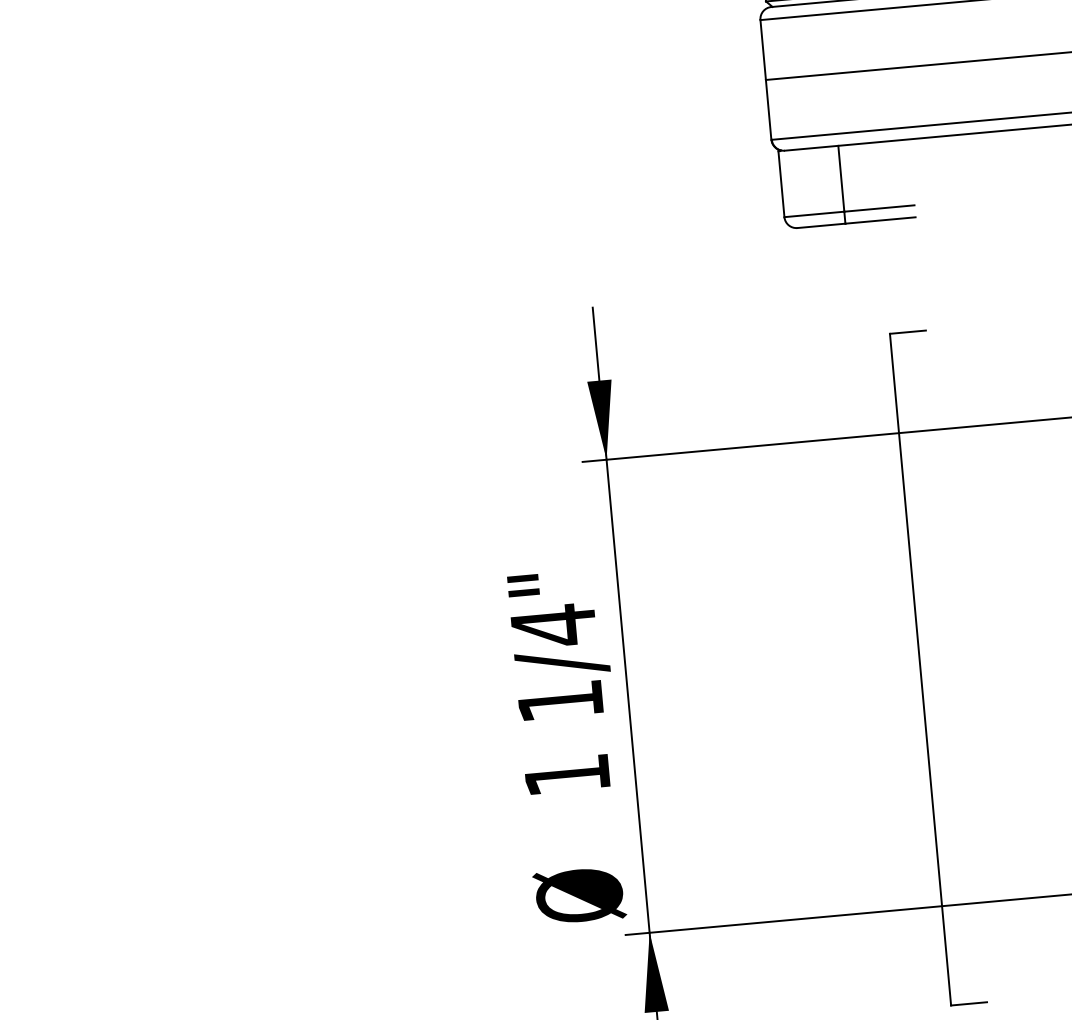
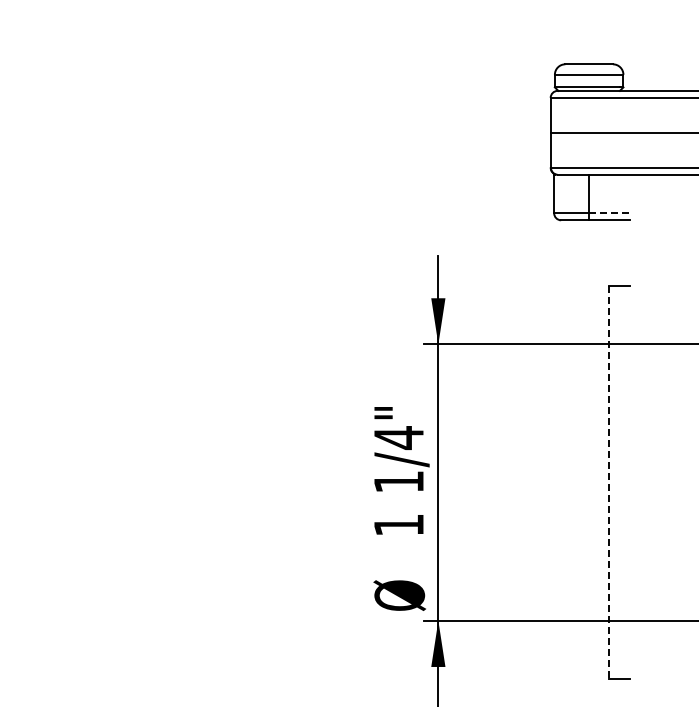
line: (880, 208) -> (610, 213), solid -> dashed
line: (921, 671) -> (609, 483), solid -> dashed

